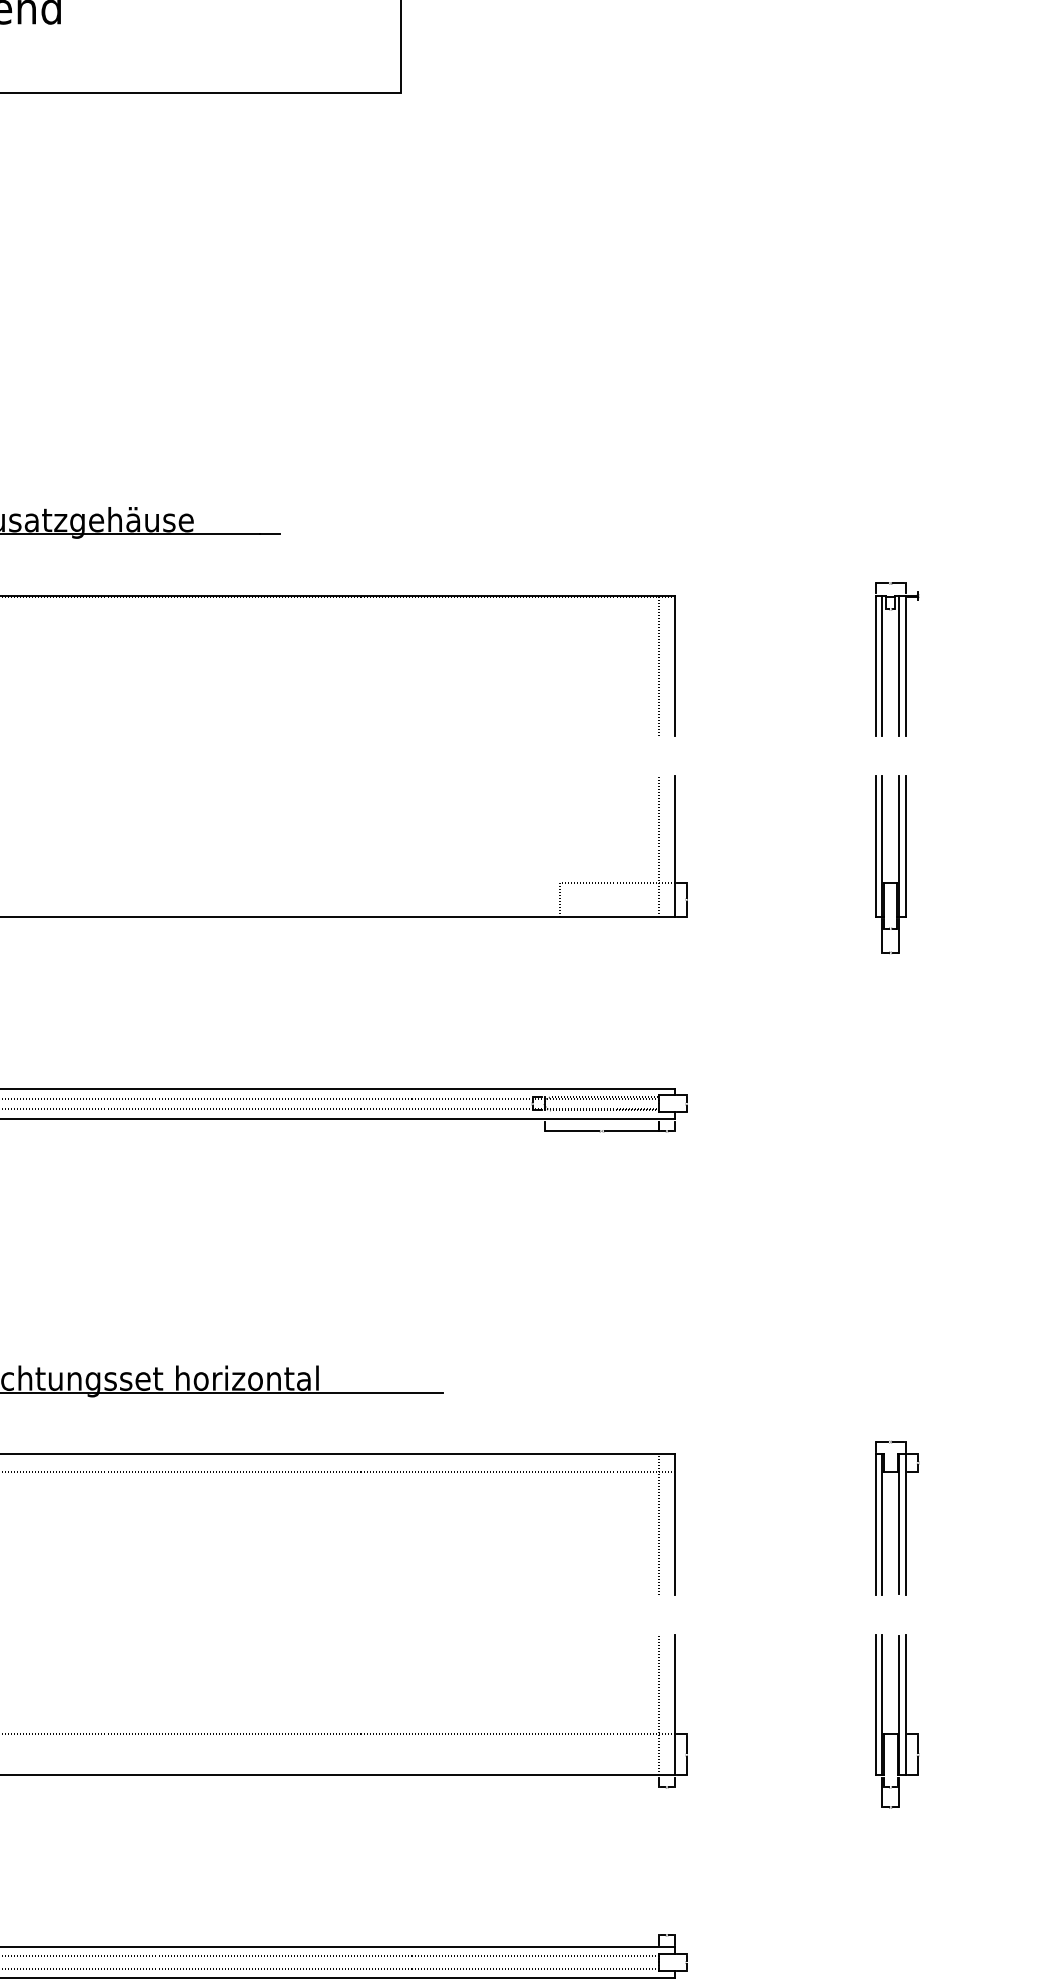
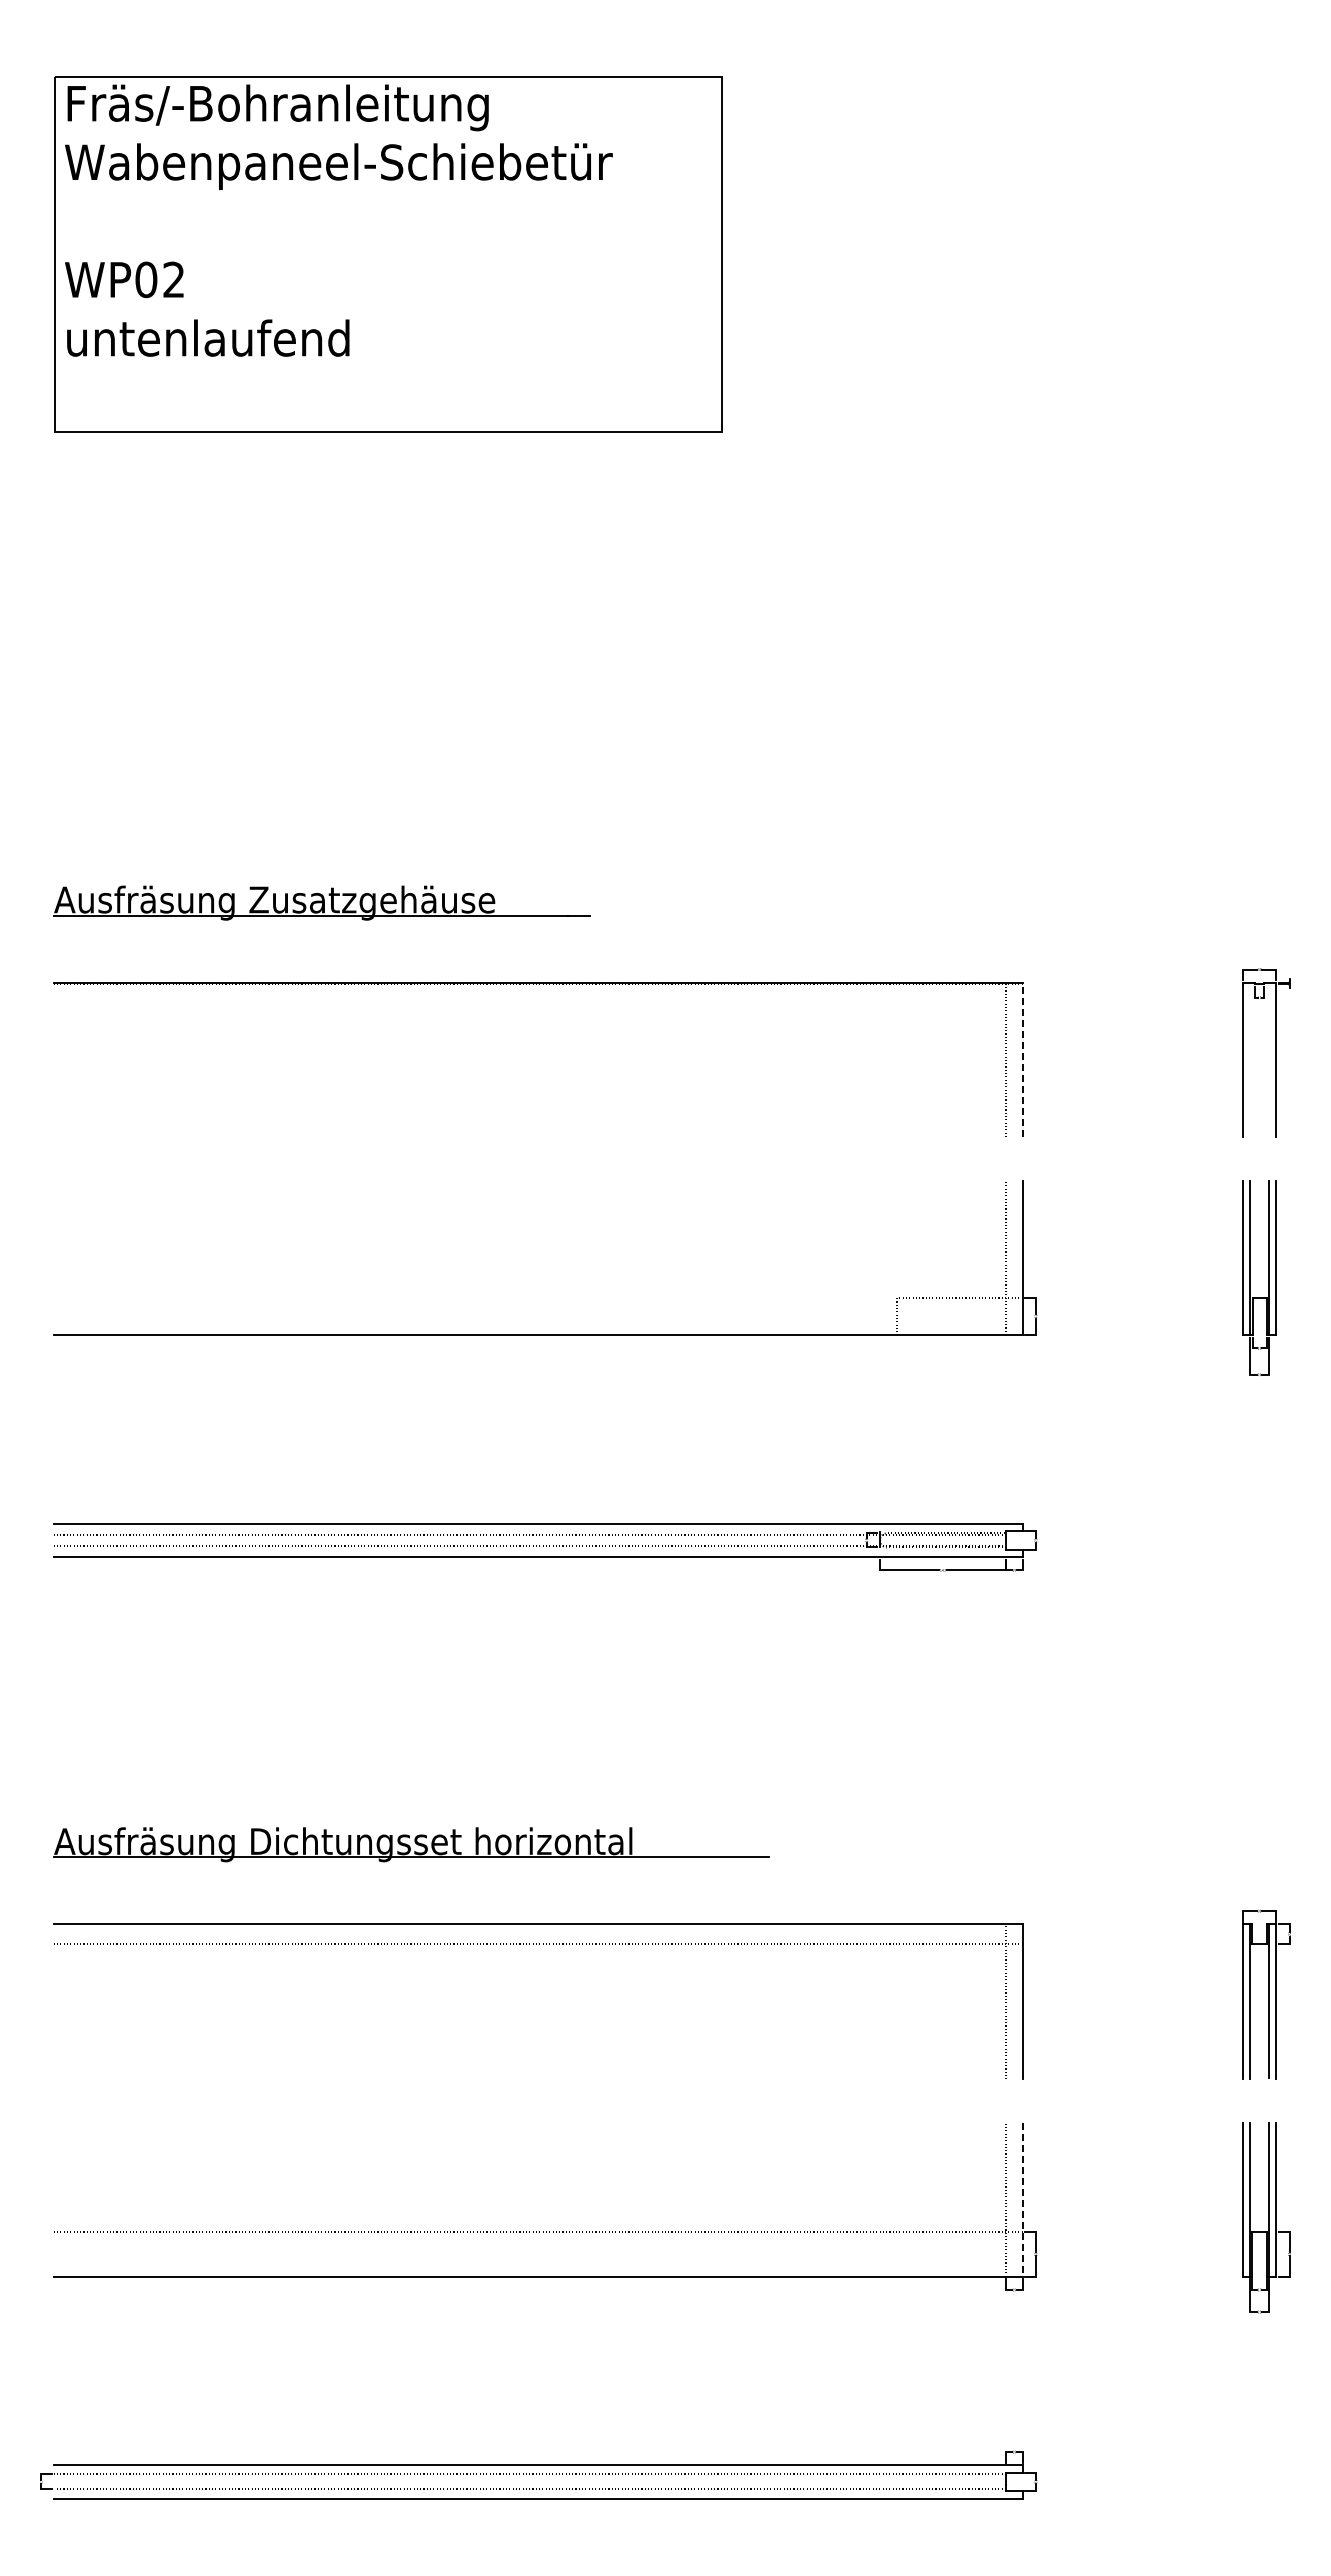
line: (674, 665) -> (1022, 1059), solid -> dashed
line: (882, 665) -> (1250, 1059), removed
line: (898, 665) -> (1268, 1059), removed
line: (674, 1705) -> (1022, 2200), solid -> dashed

